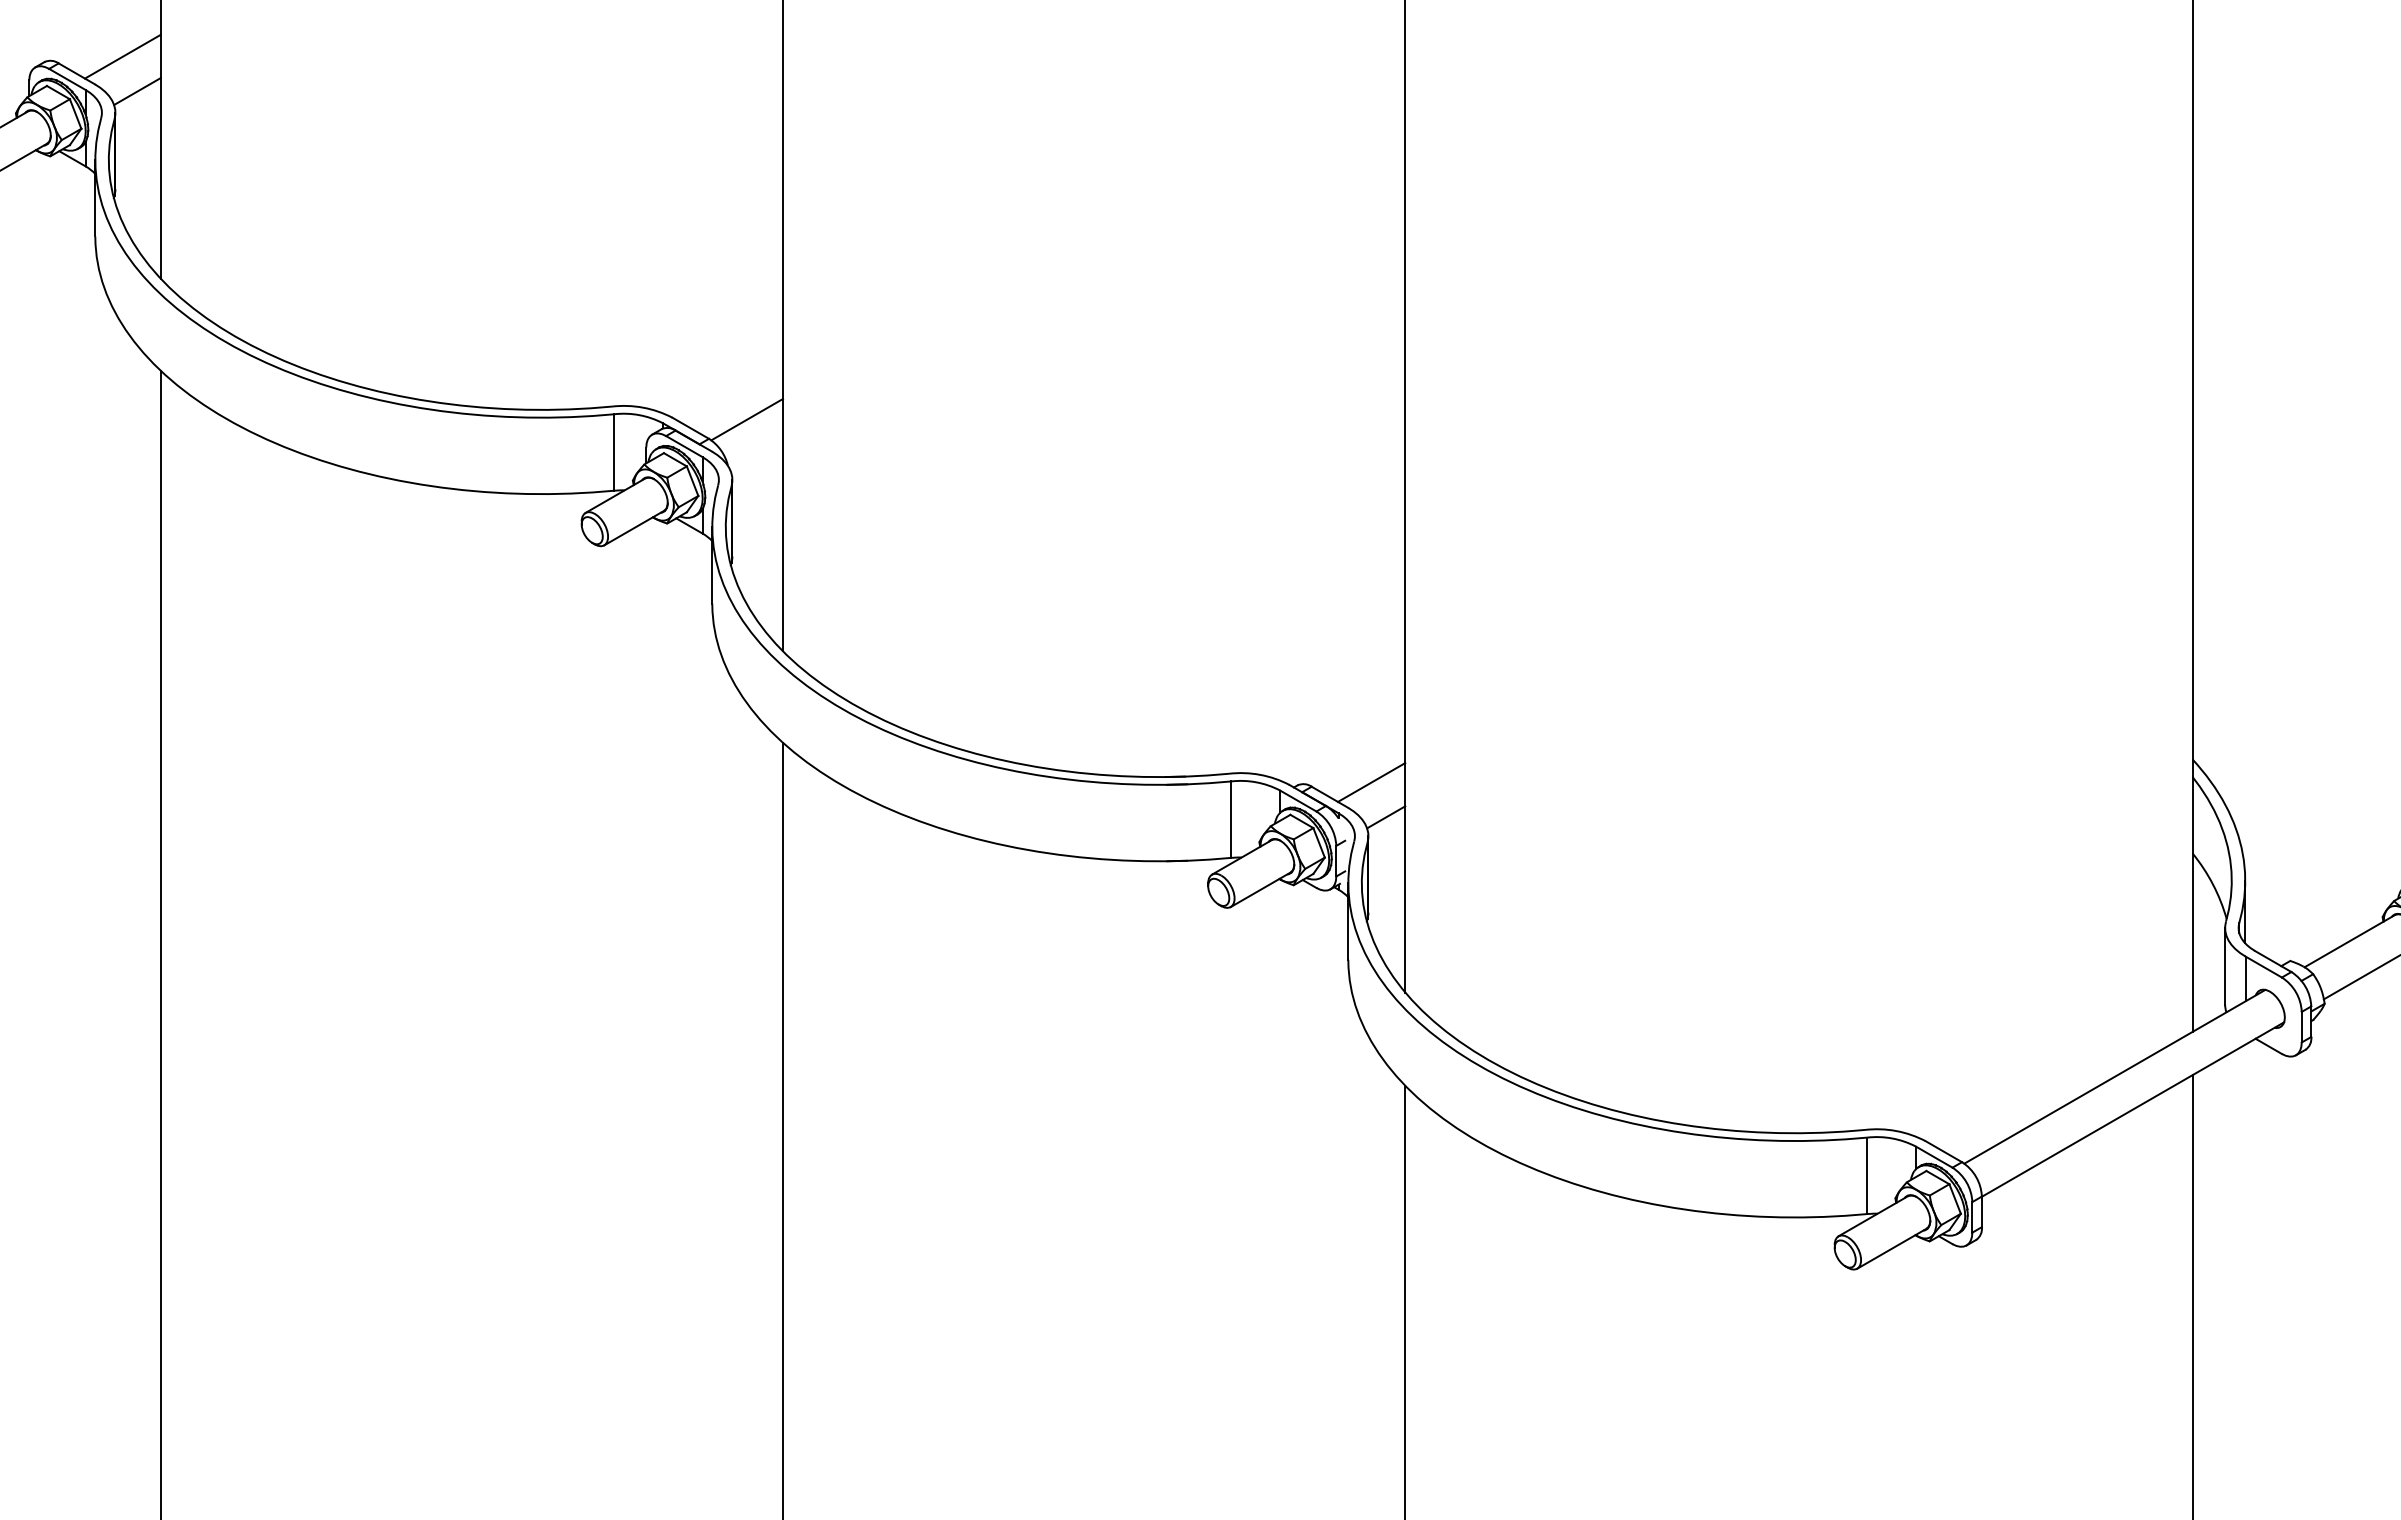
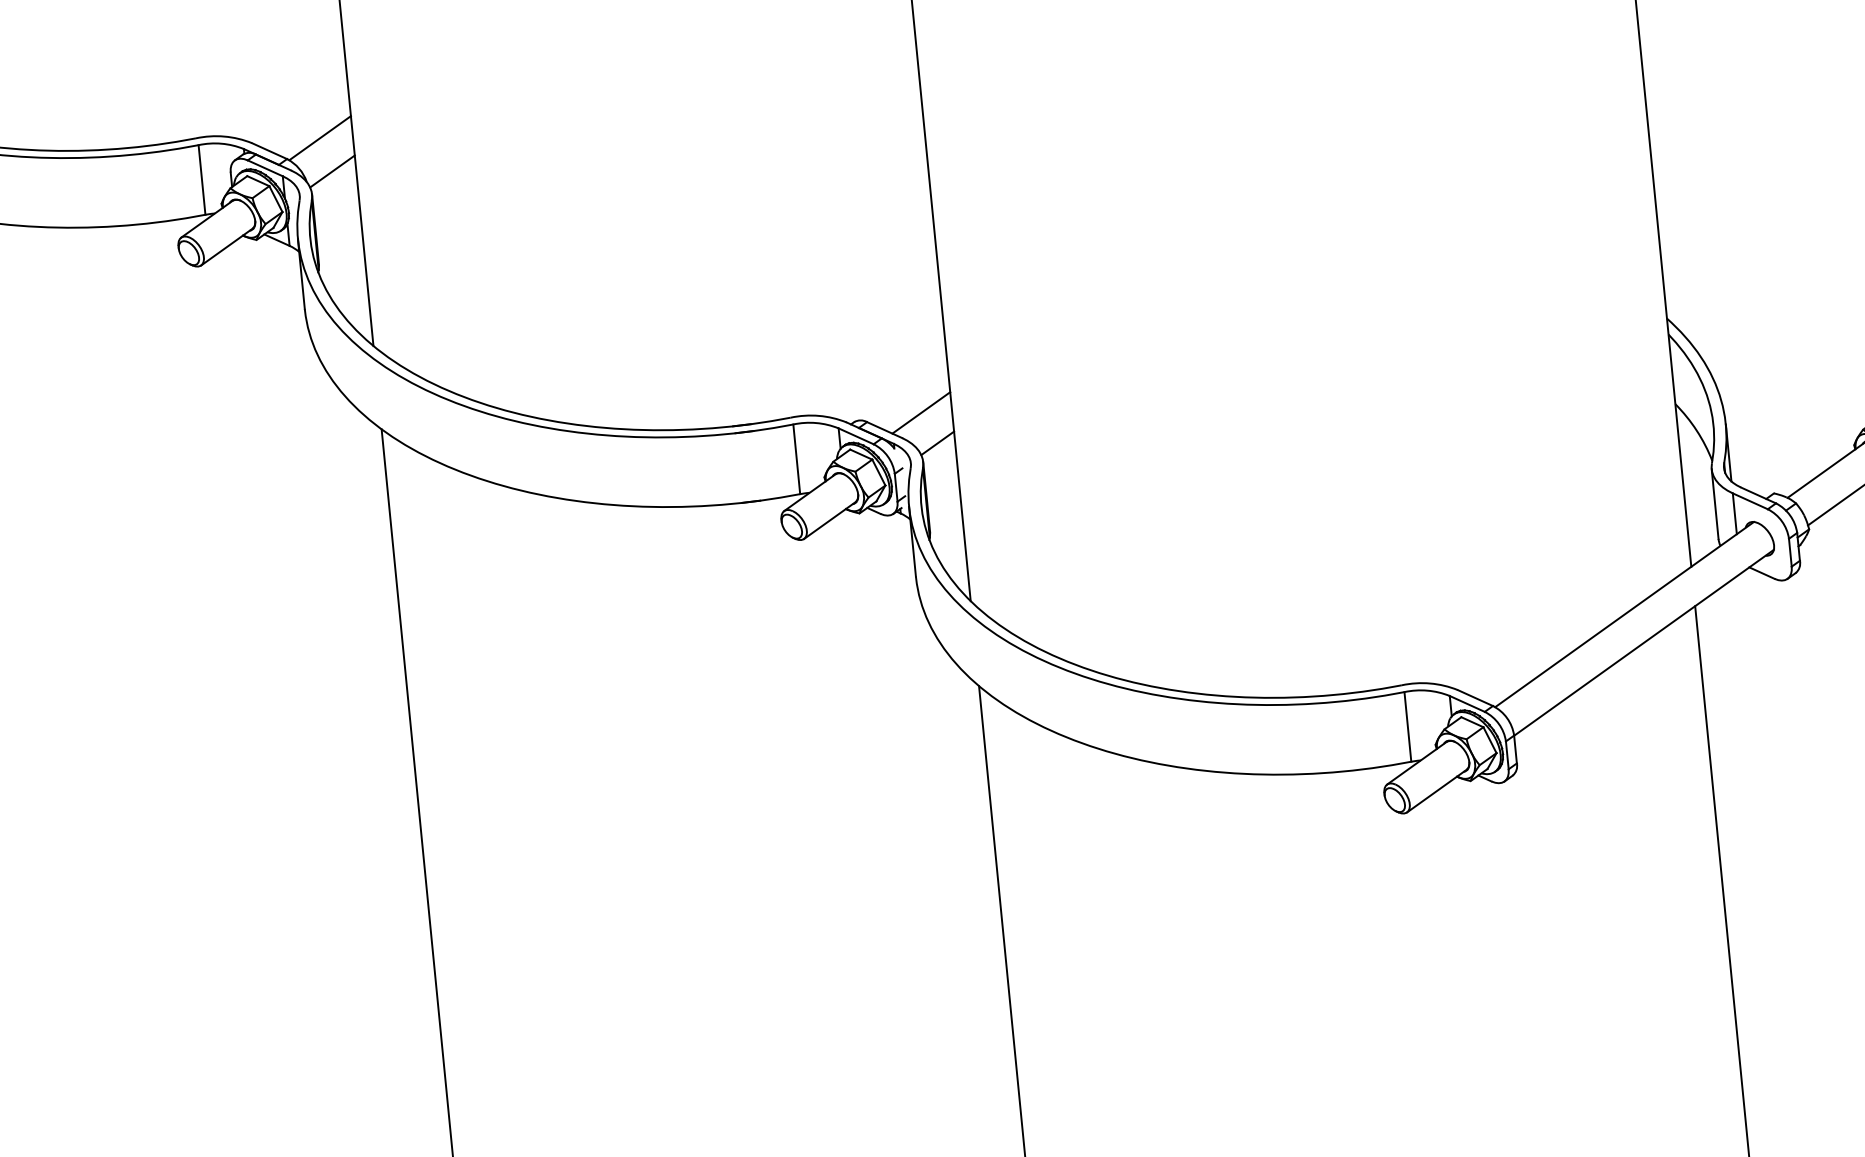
line: (757, 457) -> (332, 171), added

